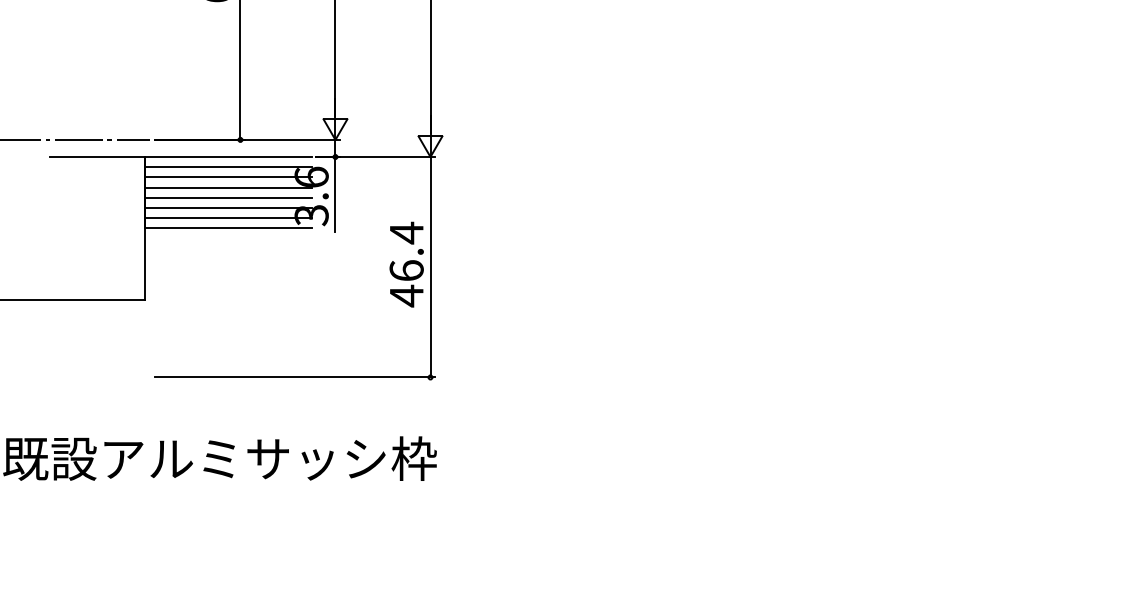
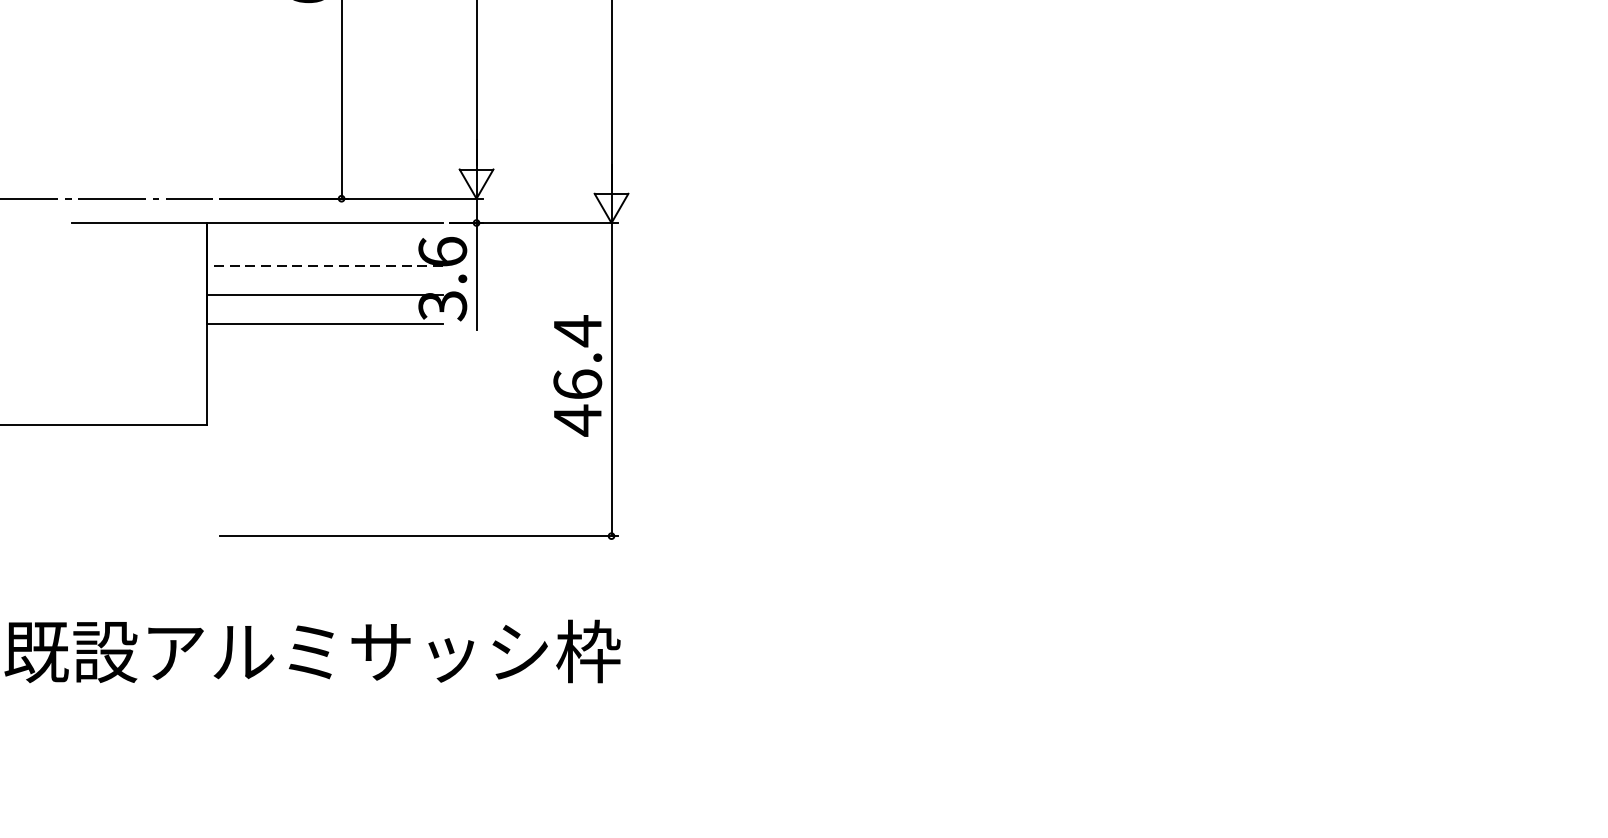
line: (228, 167) -> (324, 237), removed
line: (228, 177) -> (324, 252), removed
line: (228, 187) -> (324, 266), solid -> dashed
line: (228, 197) -> (324, 280), removed
line: (228, 218) -> (324, 310), removed

